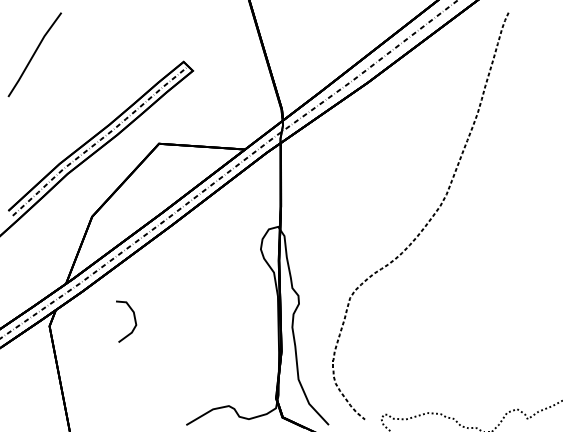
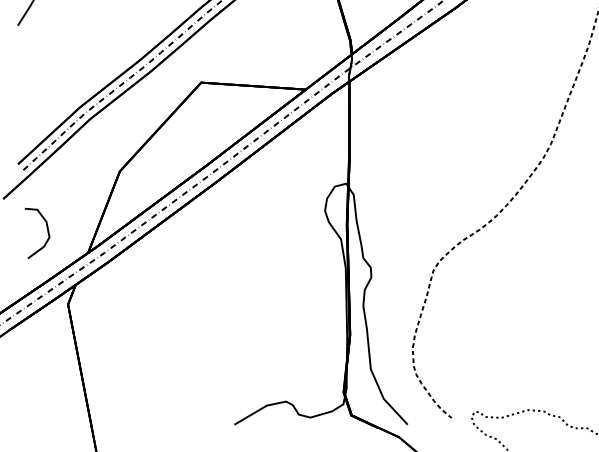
curve: (134, 321) -> (47, 233), moved

